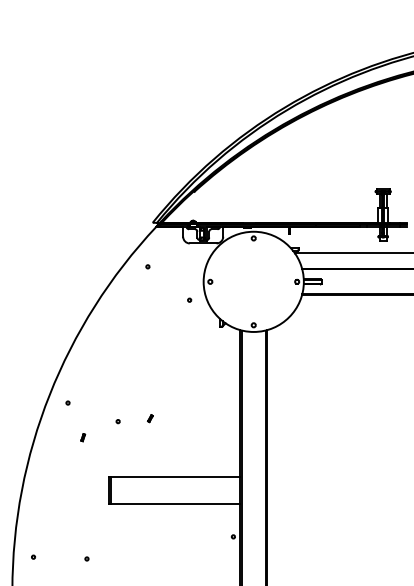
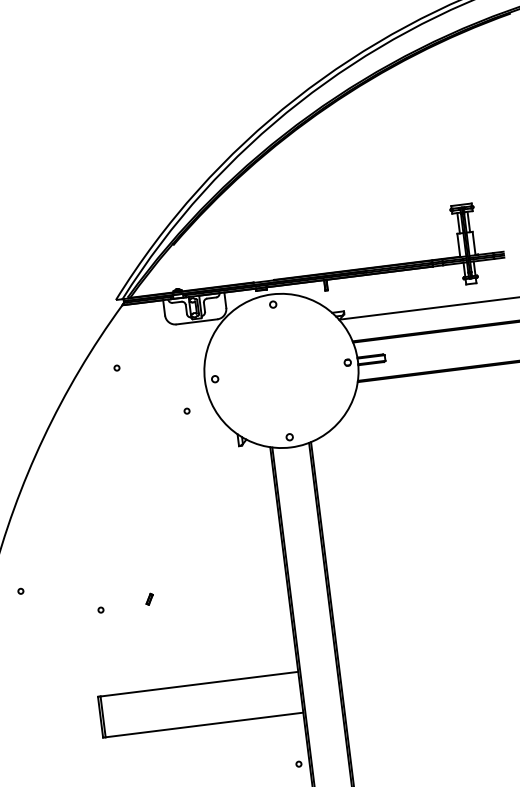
part: (83, 437) -> (51, 640), removed

